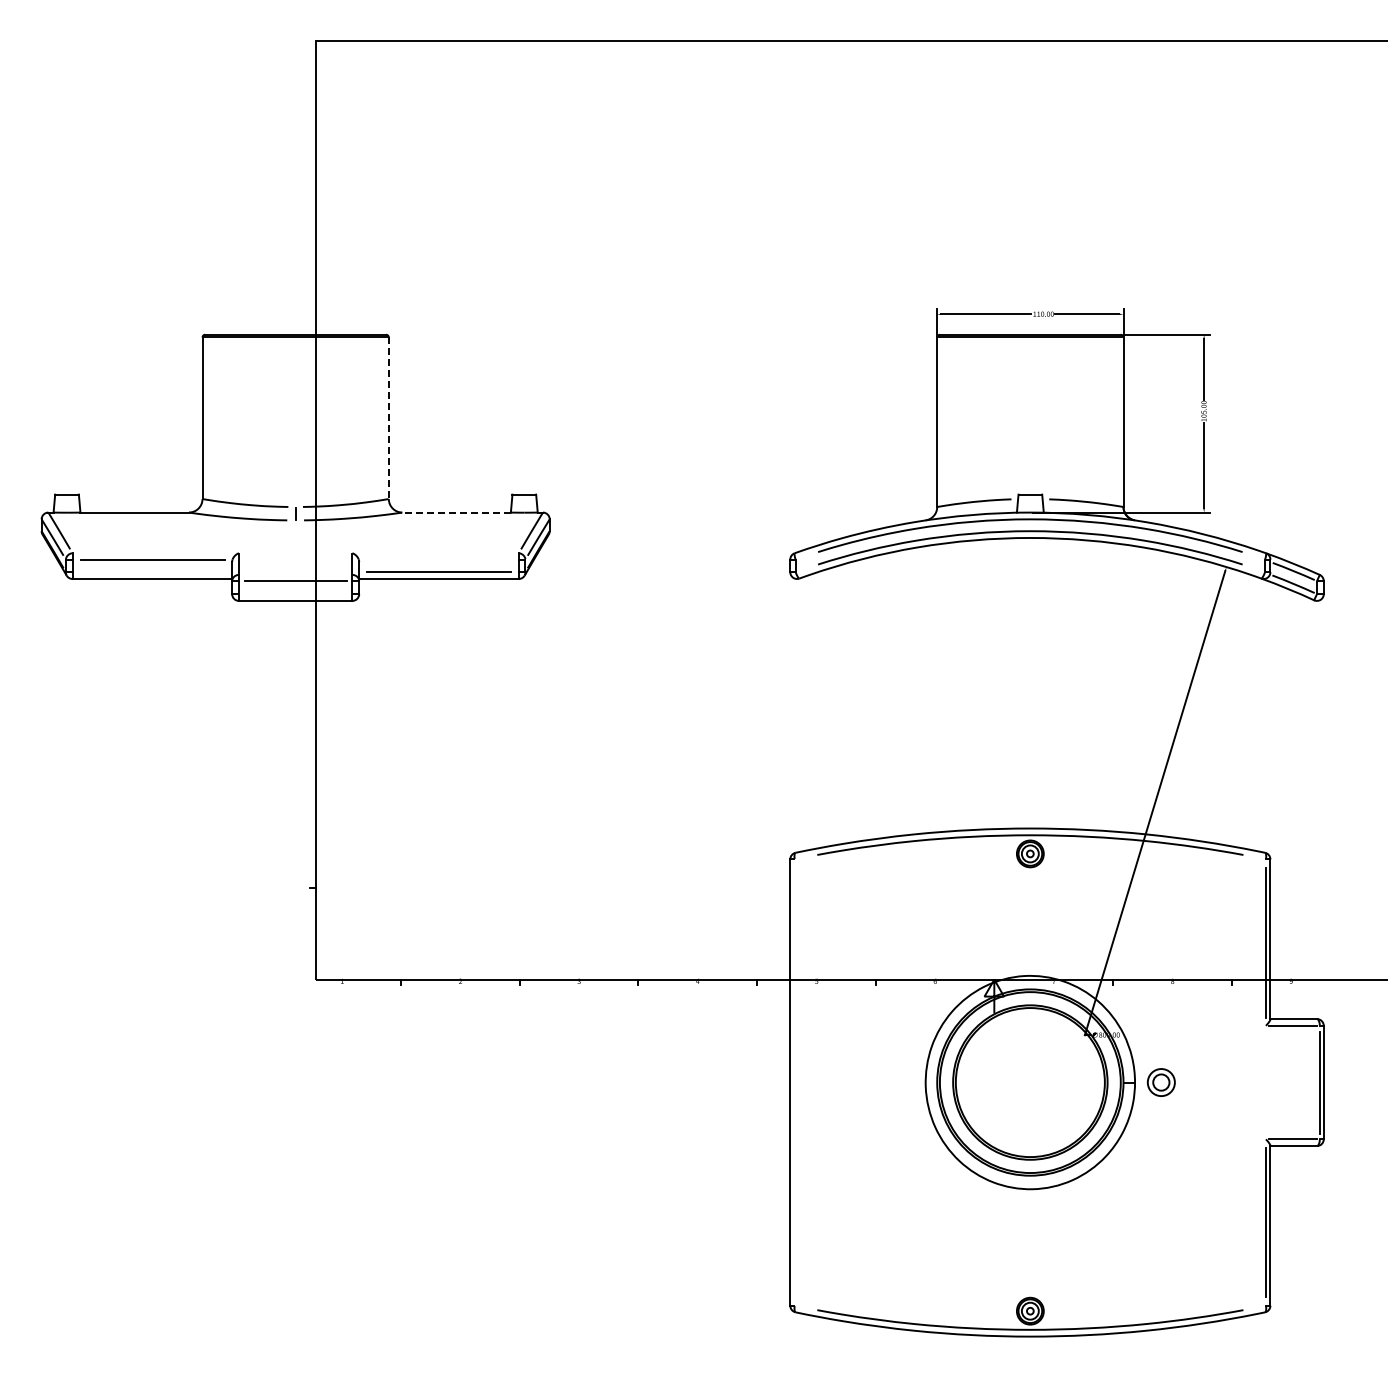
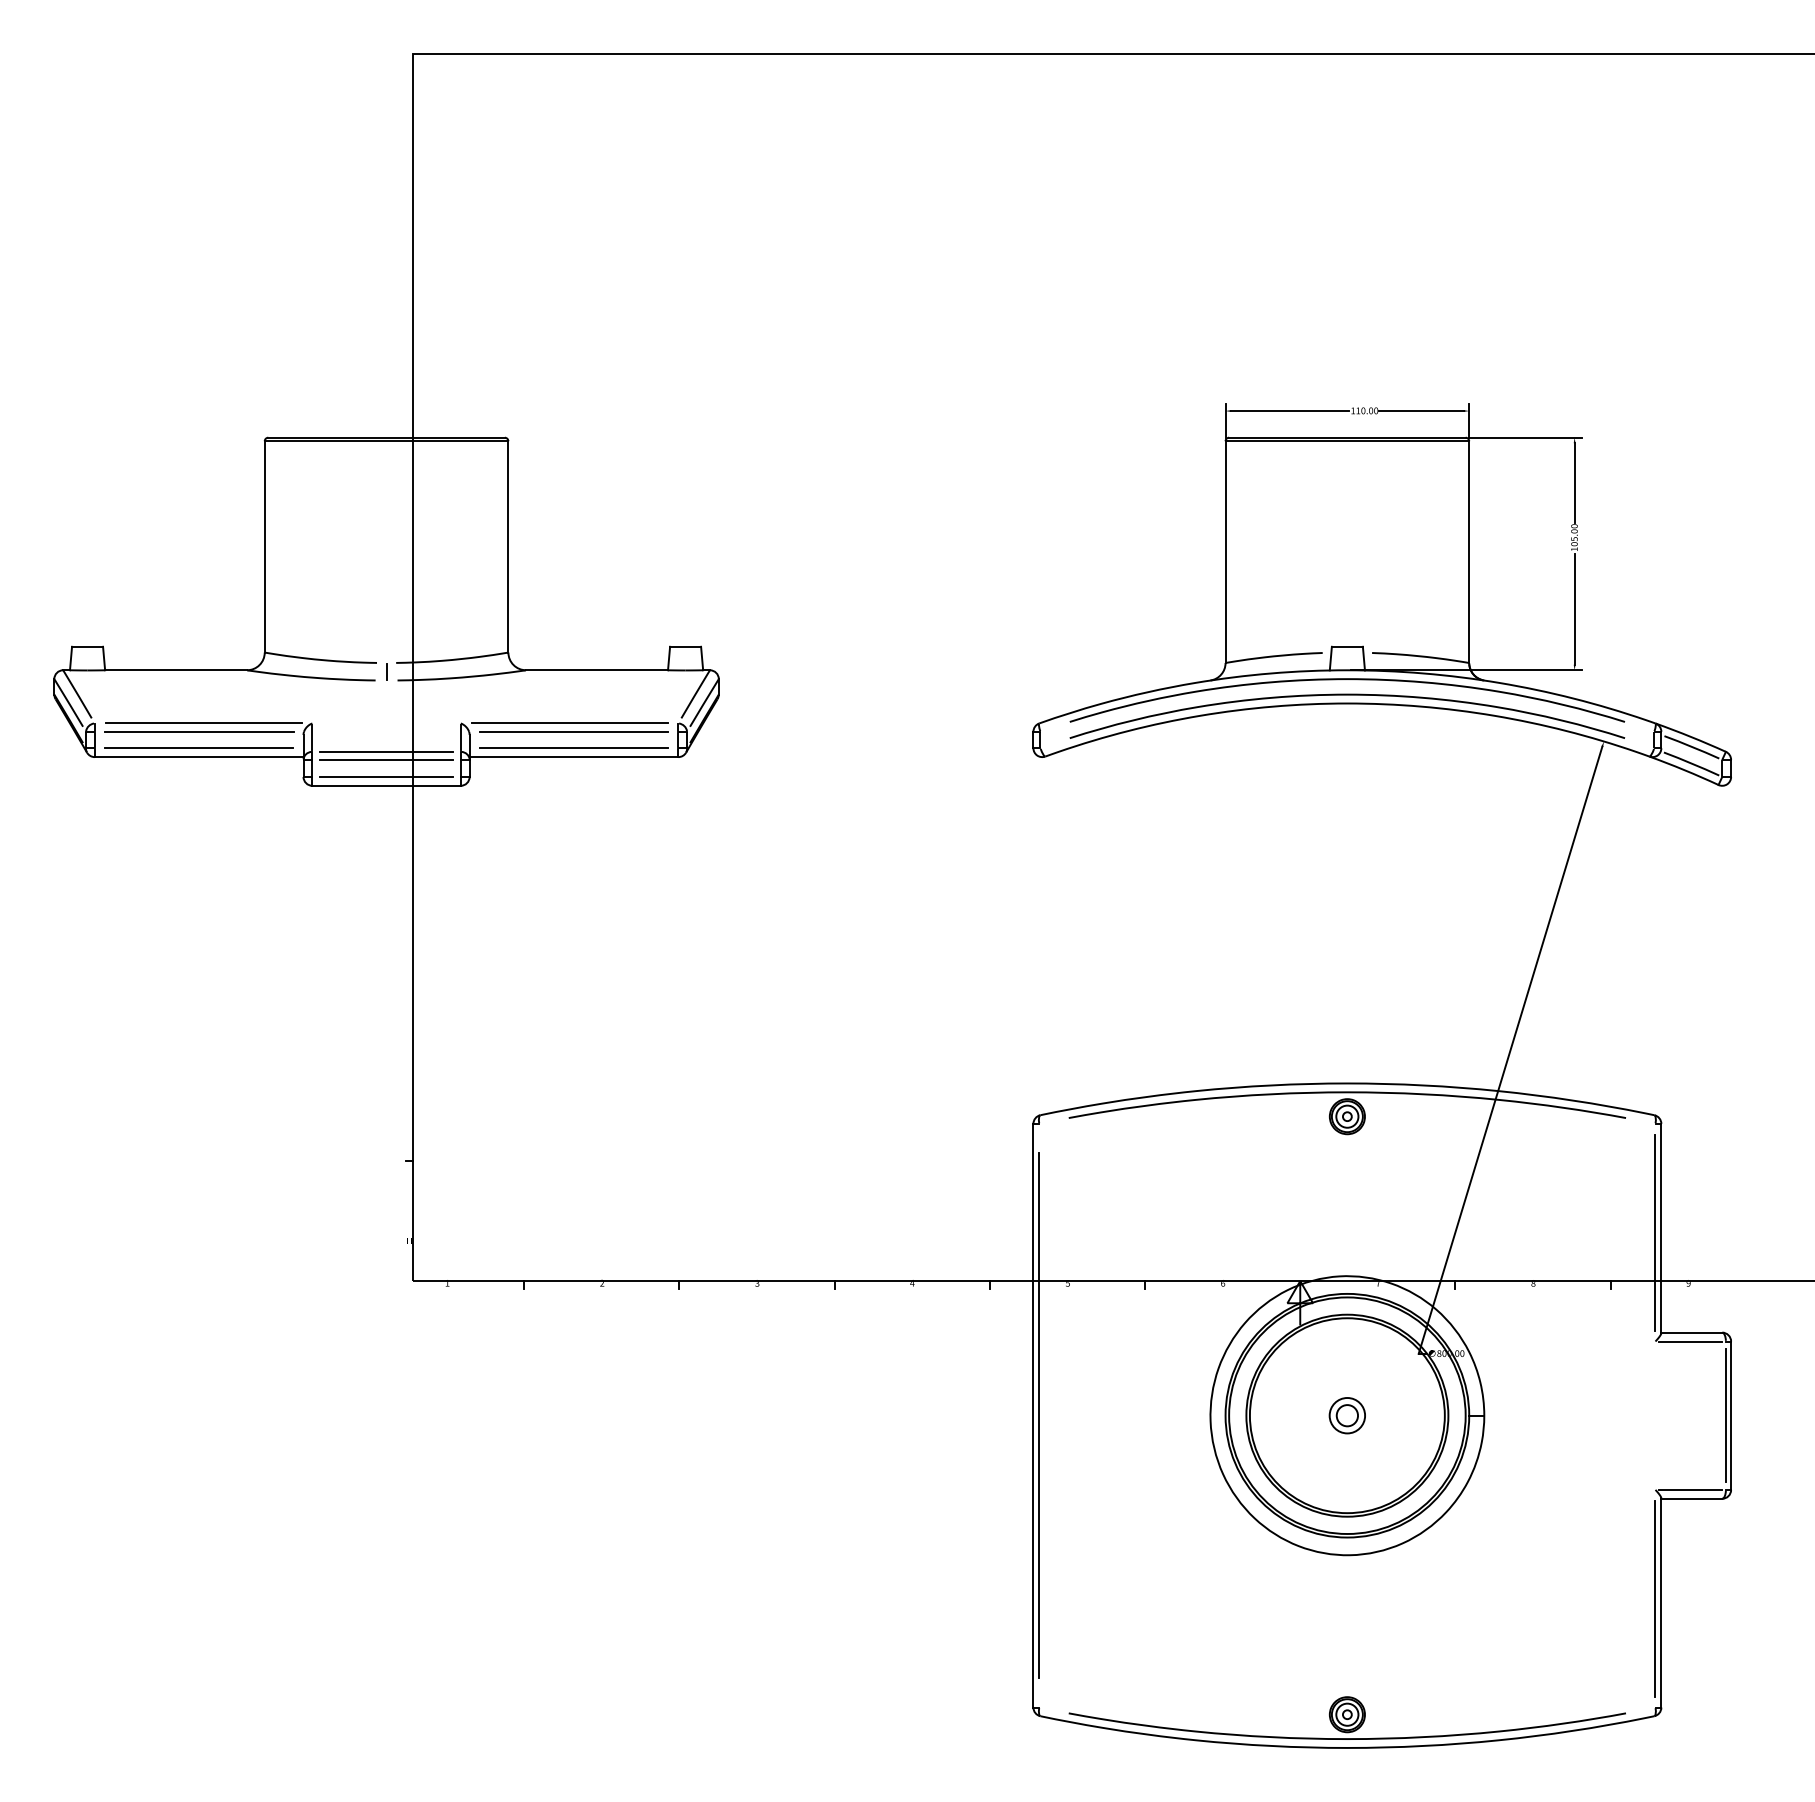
line: (388, 418) -> (507, 547), dashed -> solid
line: (456, 512) -> (596, 670), dashed -> solid
line: (155, 553) -> (203, 723), added
line: (435, 553) -> (569, 723), added
line: (438, 559) -> (573, 731), added
line: (152, 572) -> (199, 748), added
line: (295, 574) -> (386, 751), added
line: (295, 594) -> (386, 777), added
line: (794, 1082) -> (1038, 1415), added
part: (1160, 1082) -> (1346, 1415), moved

